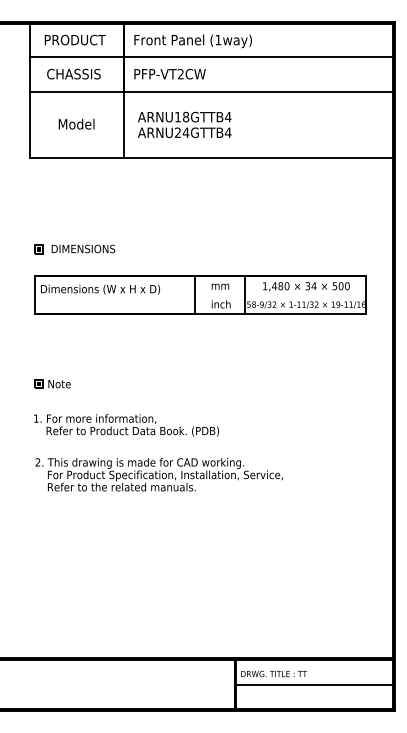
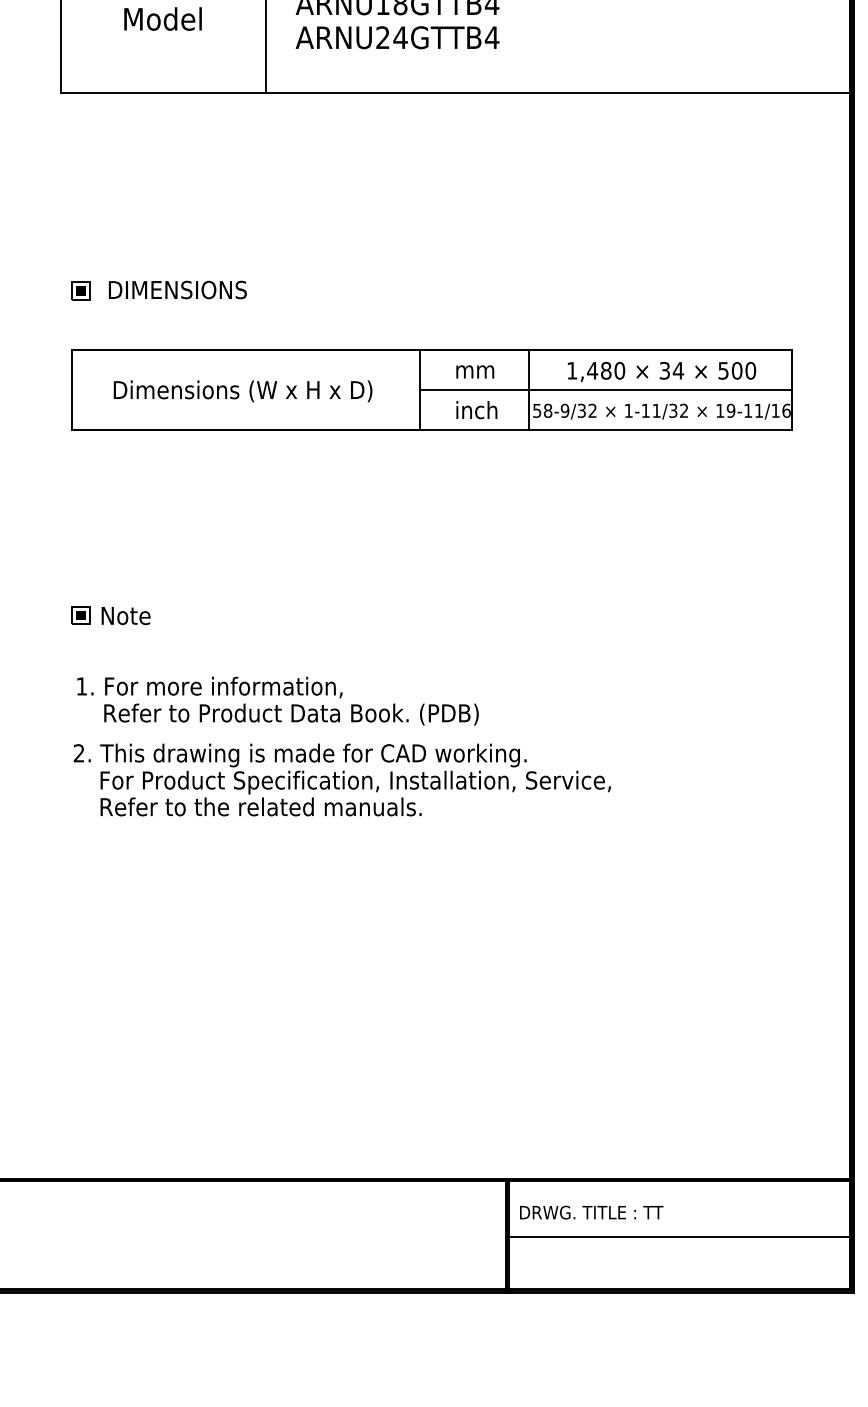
text: (100, 289) -> (243, 390), moved
line: (280, 295) -> (605, 390), added
part: (52, 383) -> (110, 614), moved
text: (126, 425) -> (277, 701), moved

